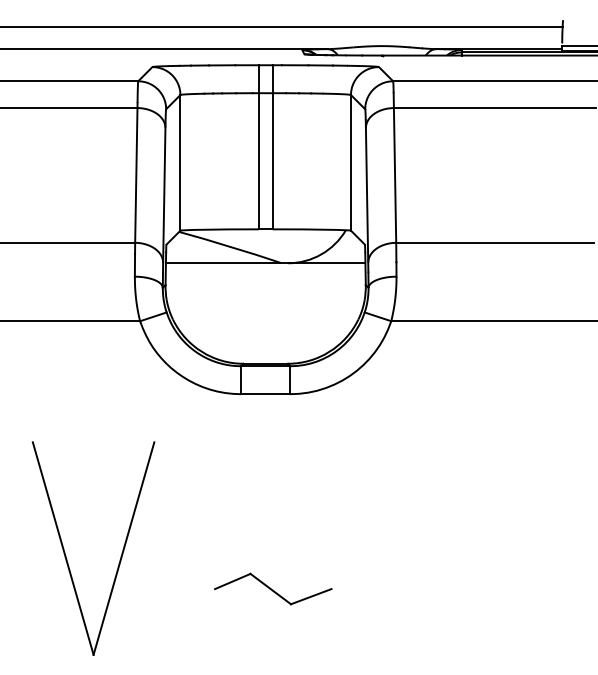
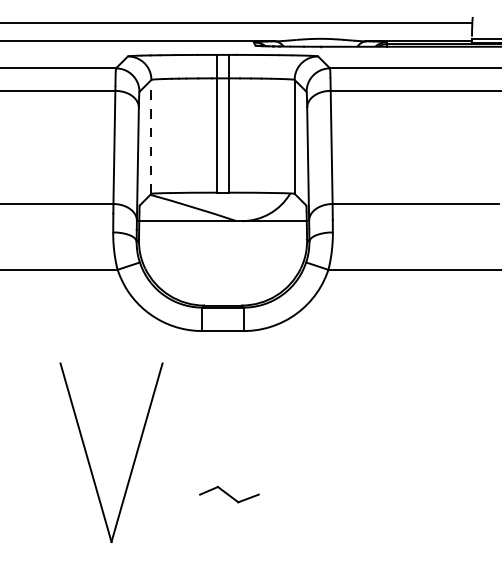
line: (180, 162) -> (151, 136), solid -> dashed
part: (67, 557) -> (89, 460), moved
part: (273, 588) -> (229, 494), size x0.6

